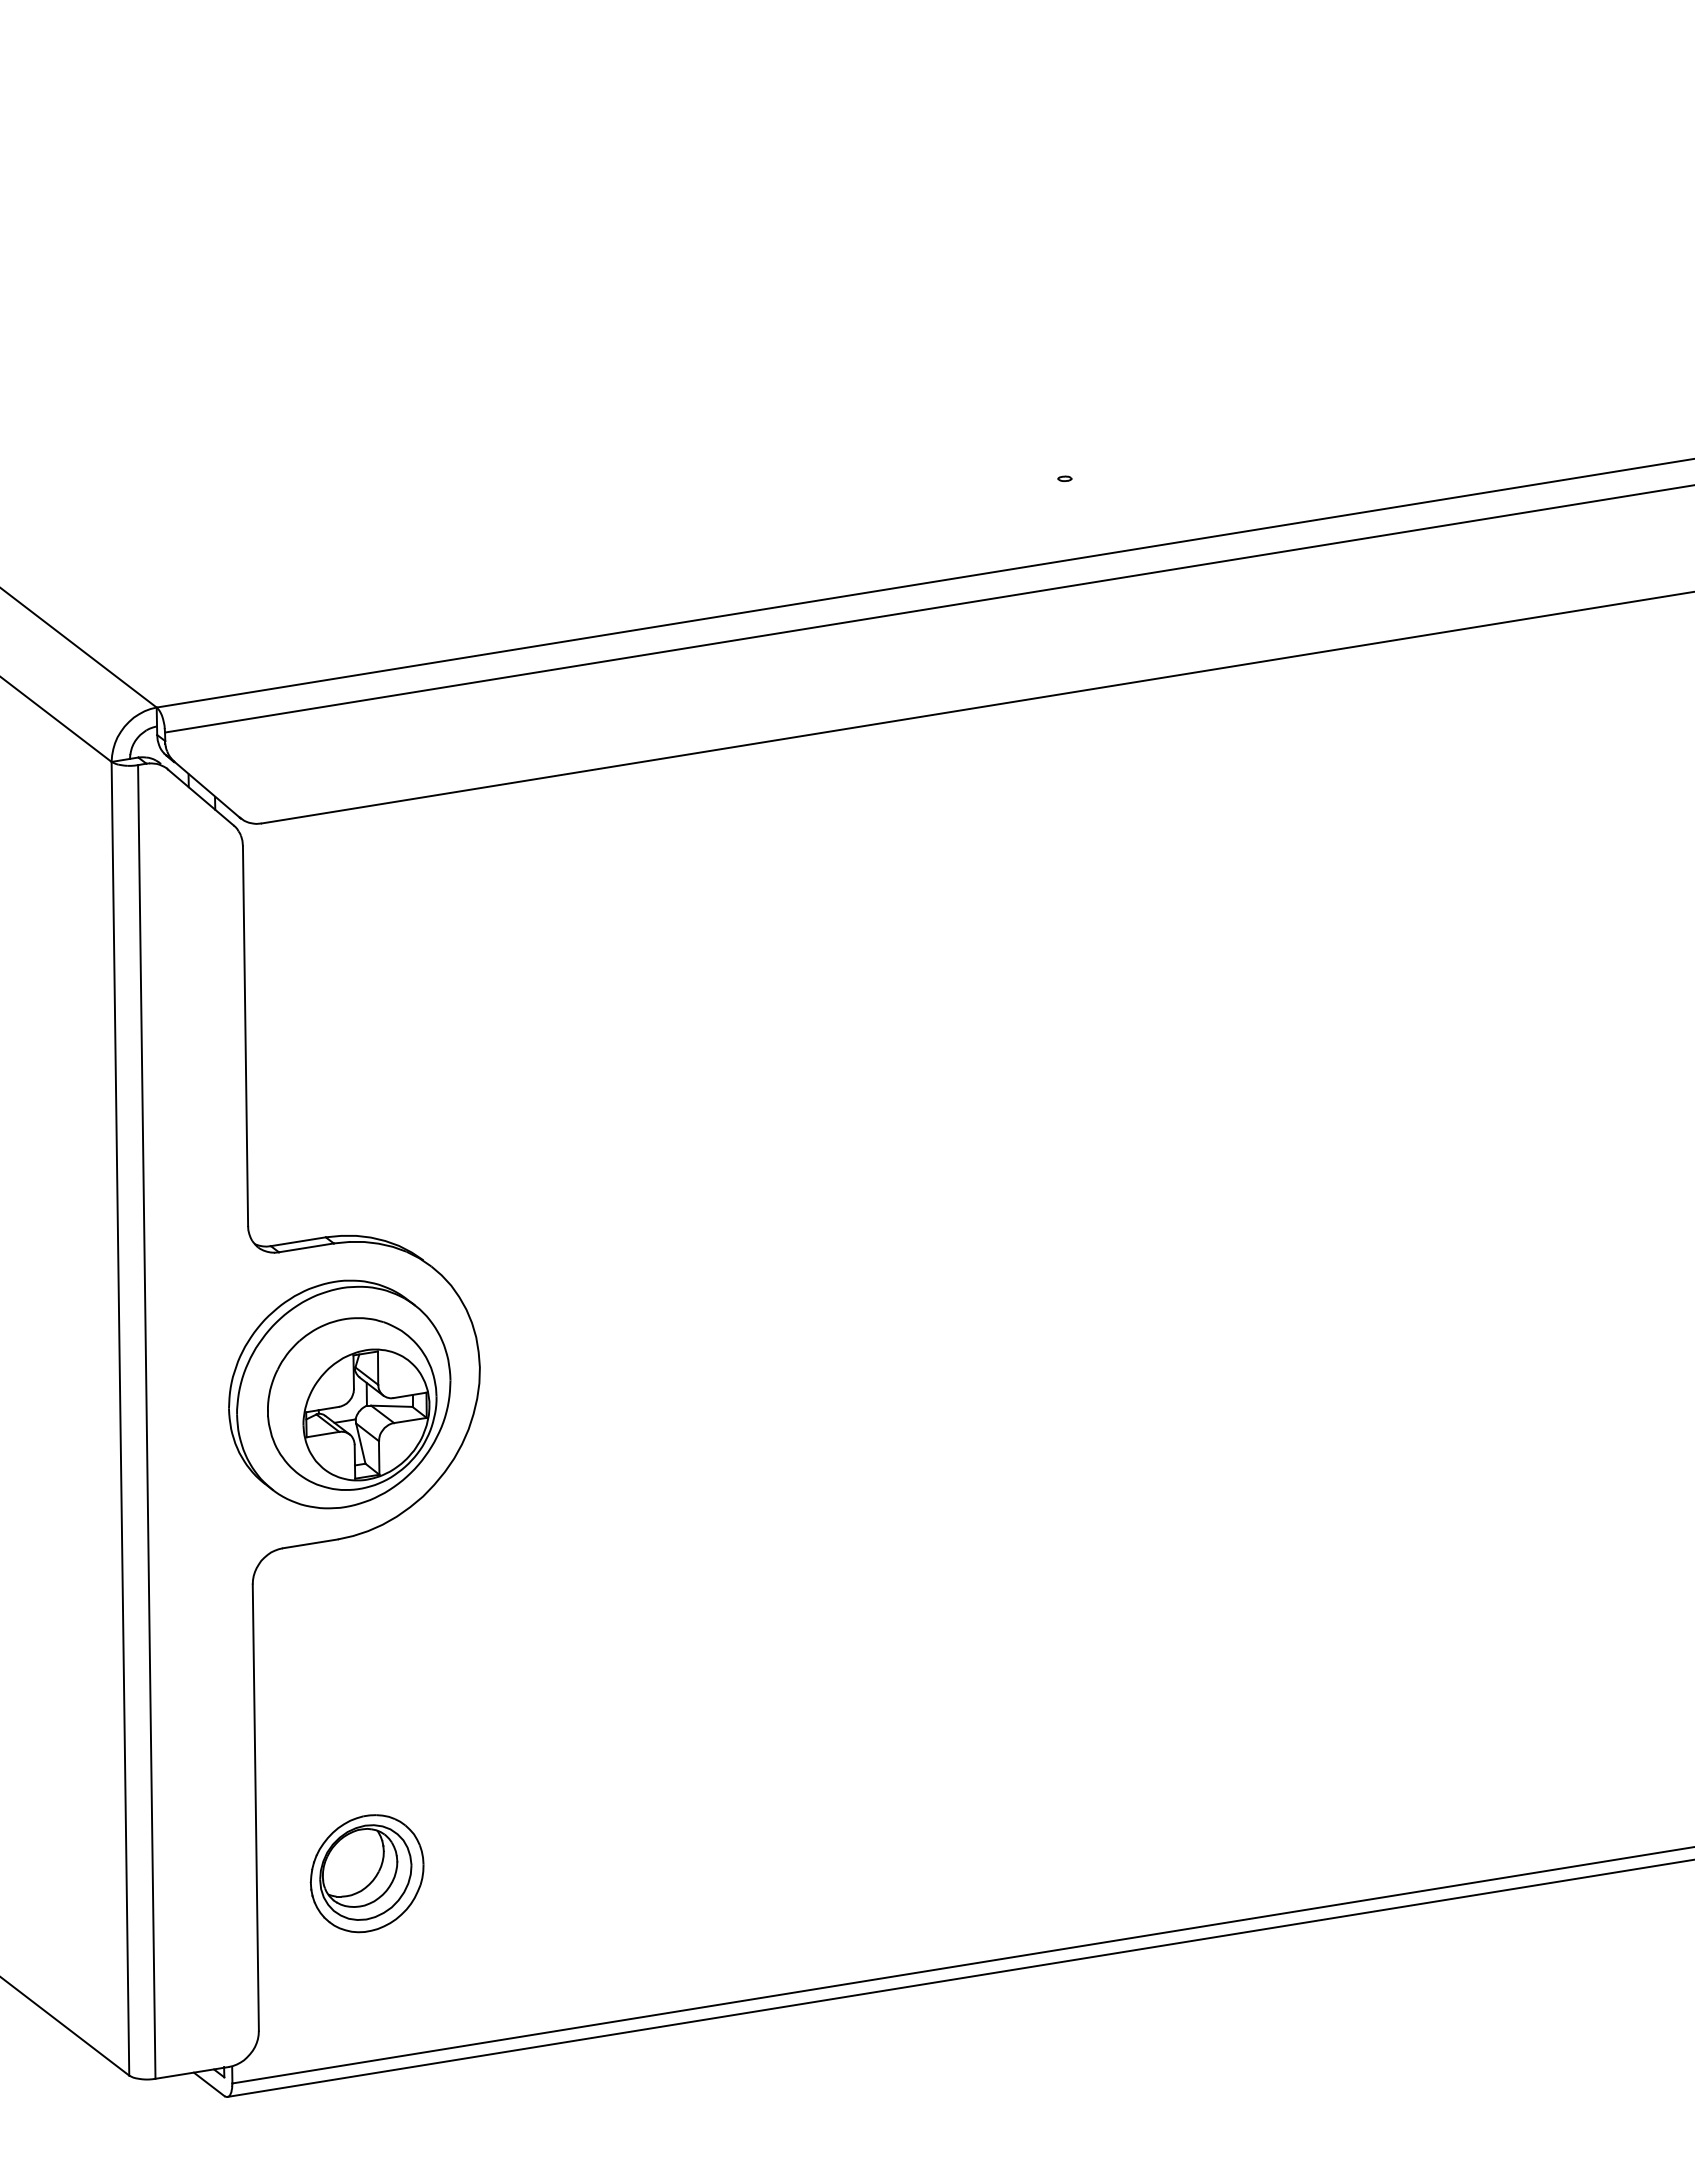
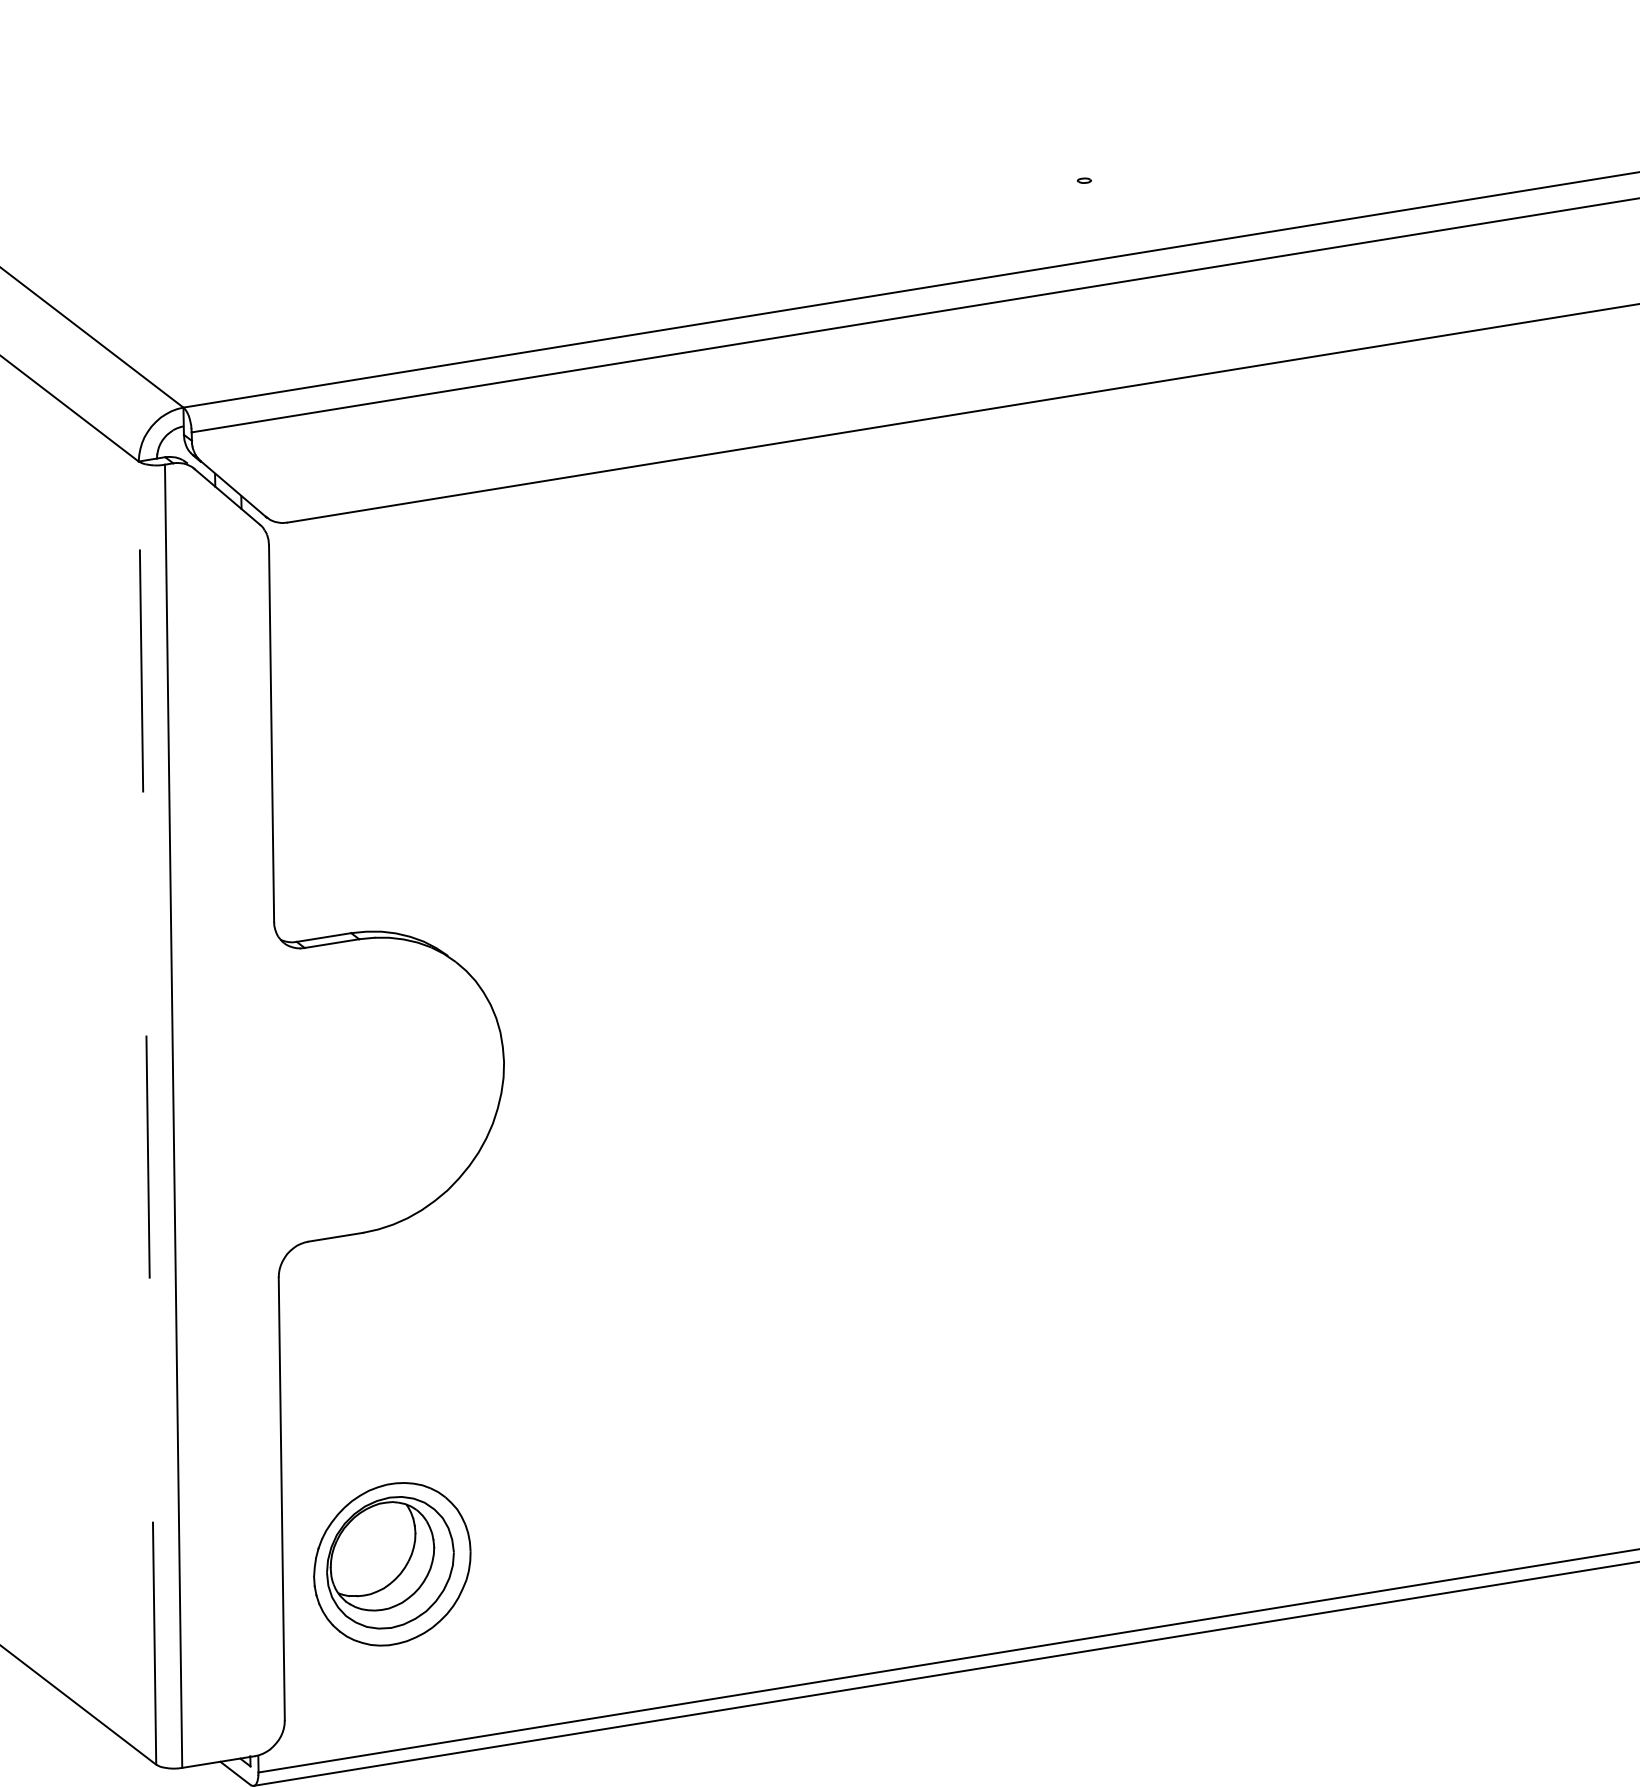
part: (339, 1394) -> (364, 1089), removed
line: (120, 1418) -> (147, 1112), solid -> dashed
part: (366, 1873) -> (391, 1564), size x1.4

